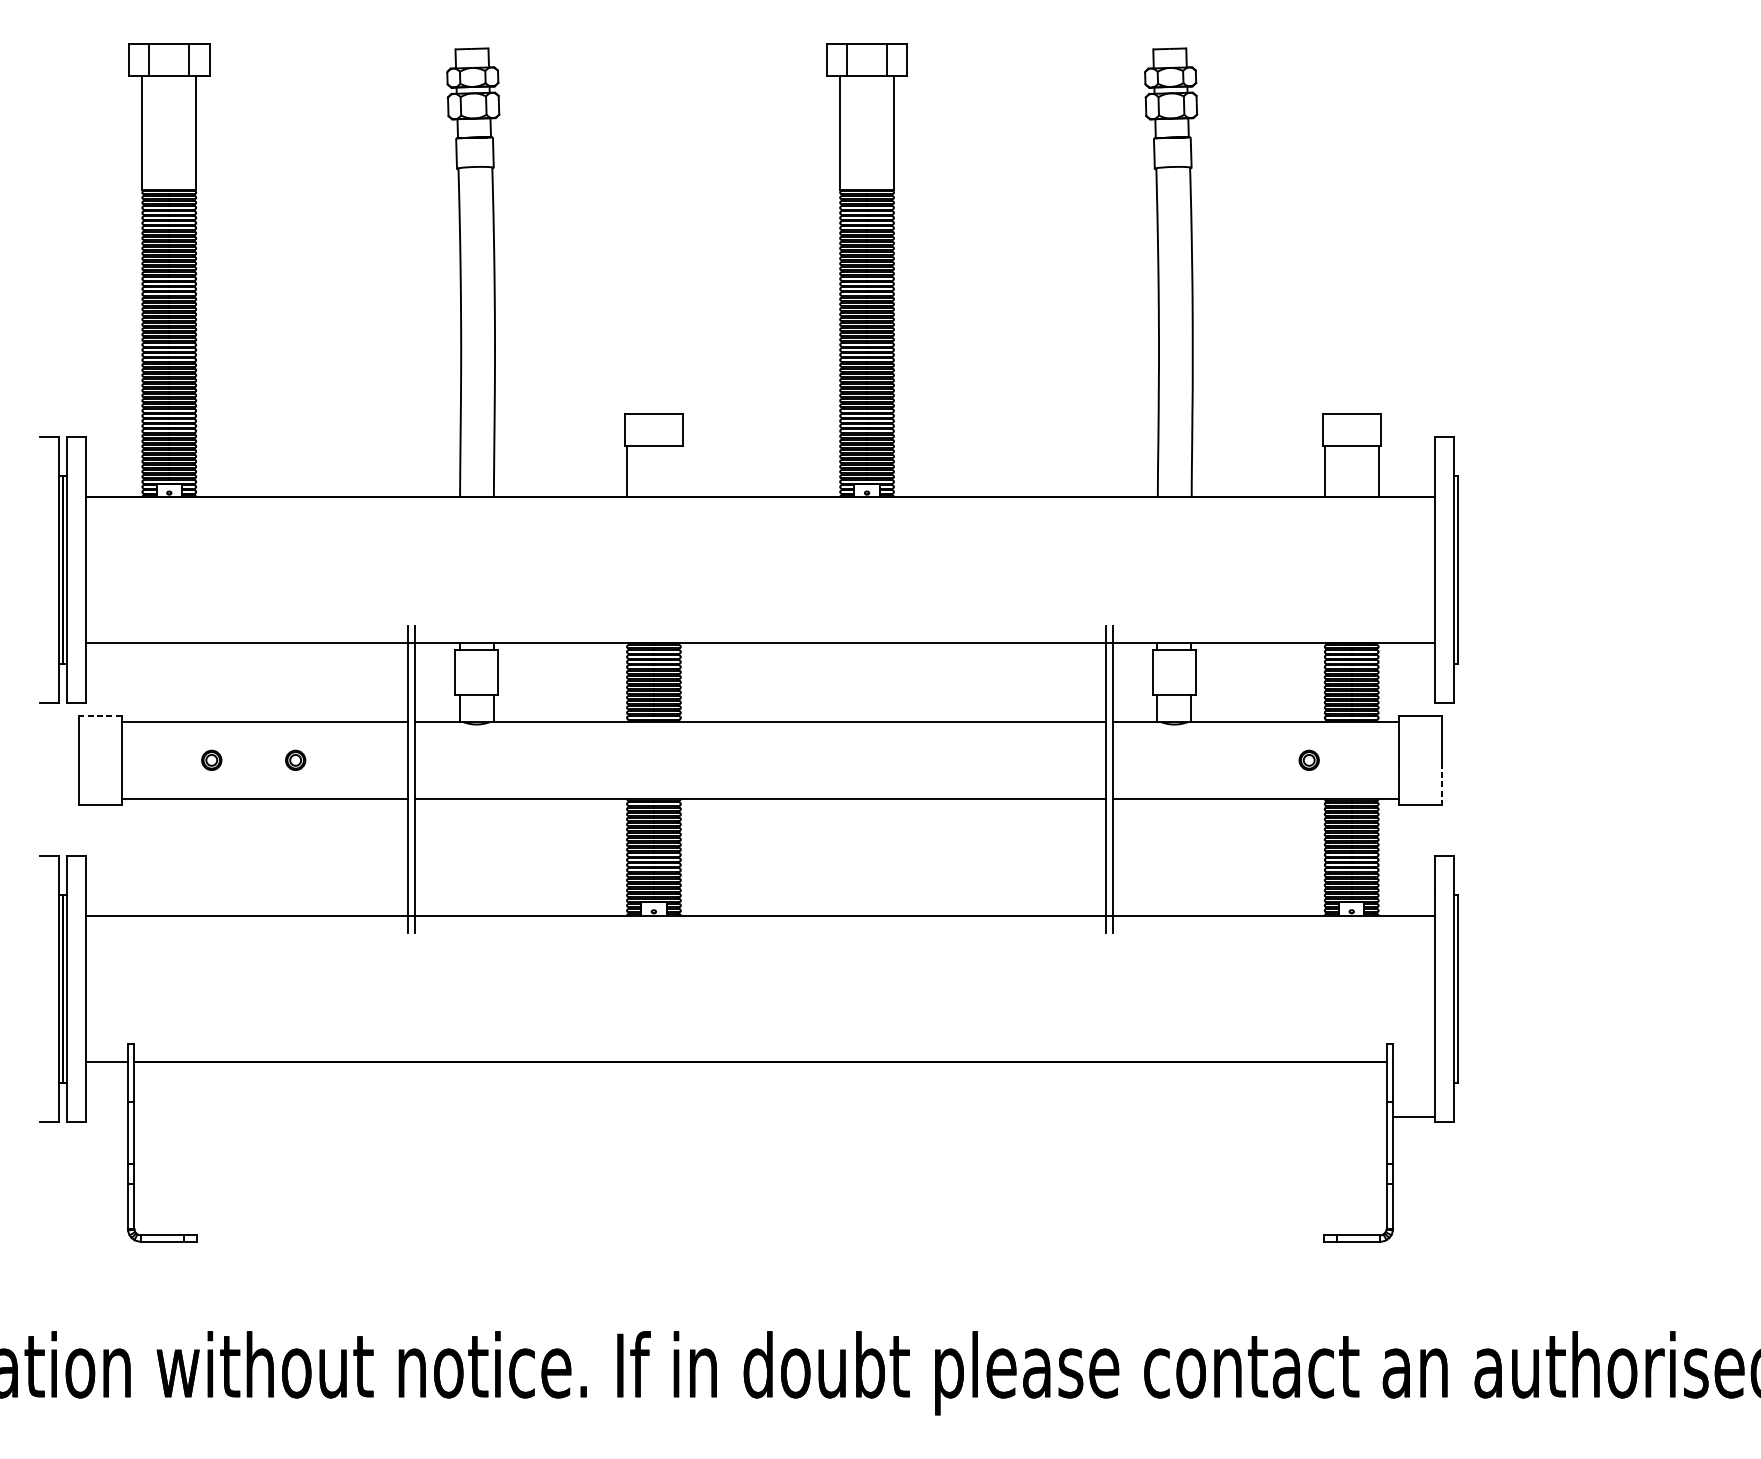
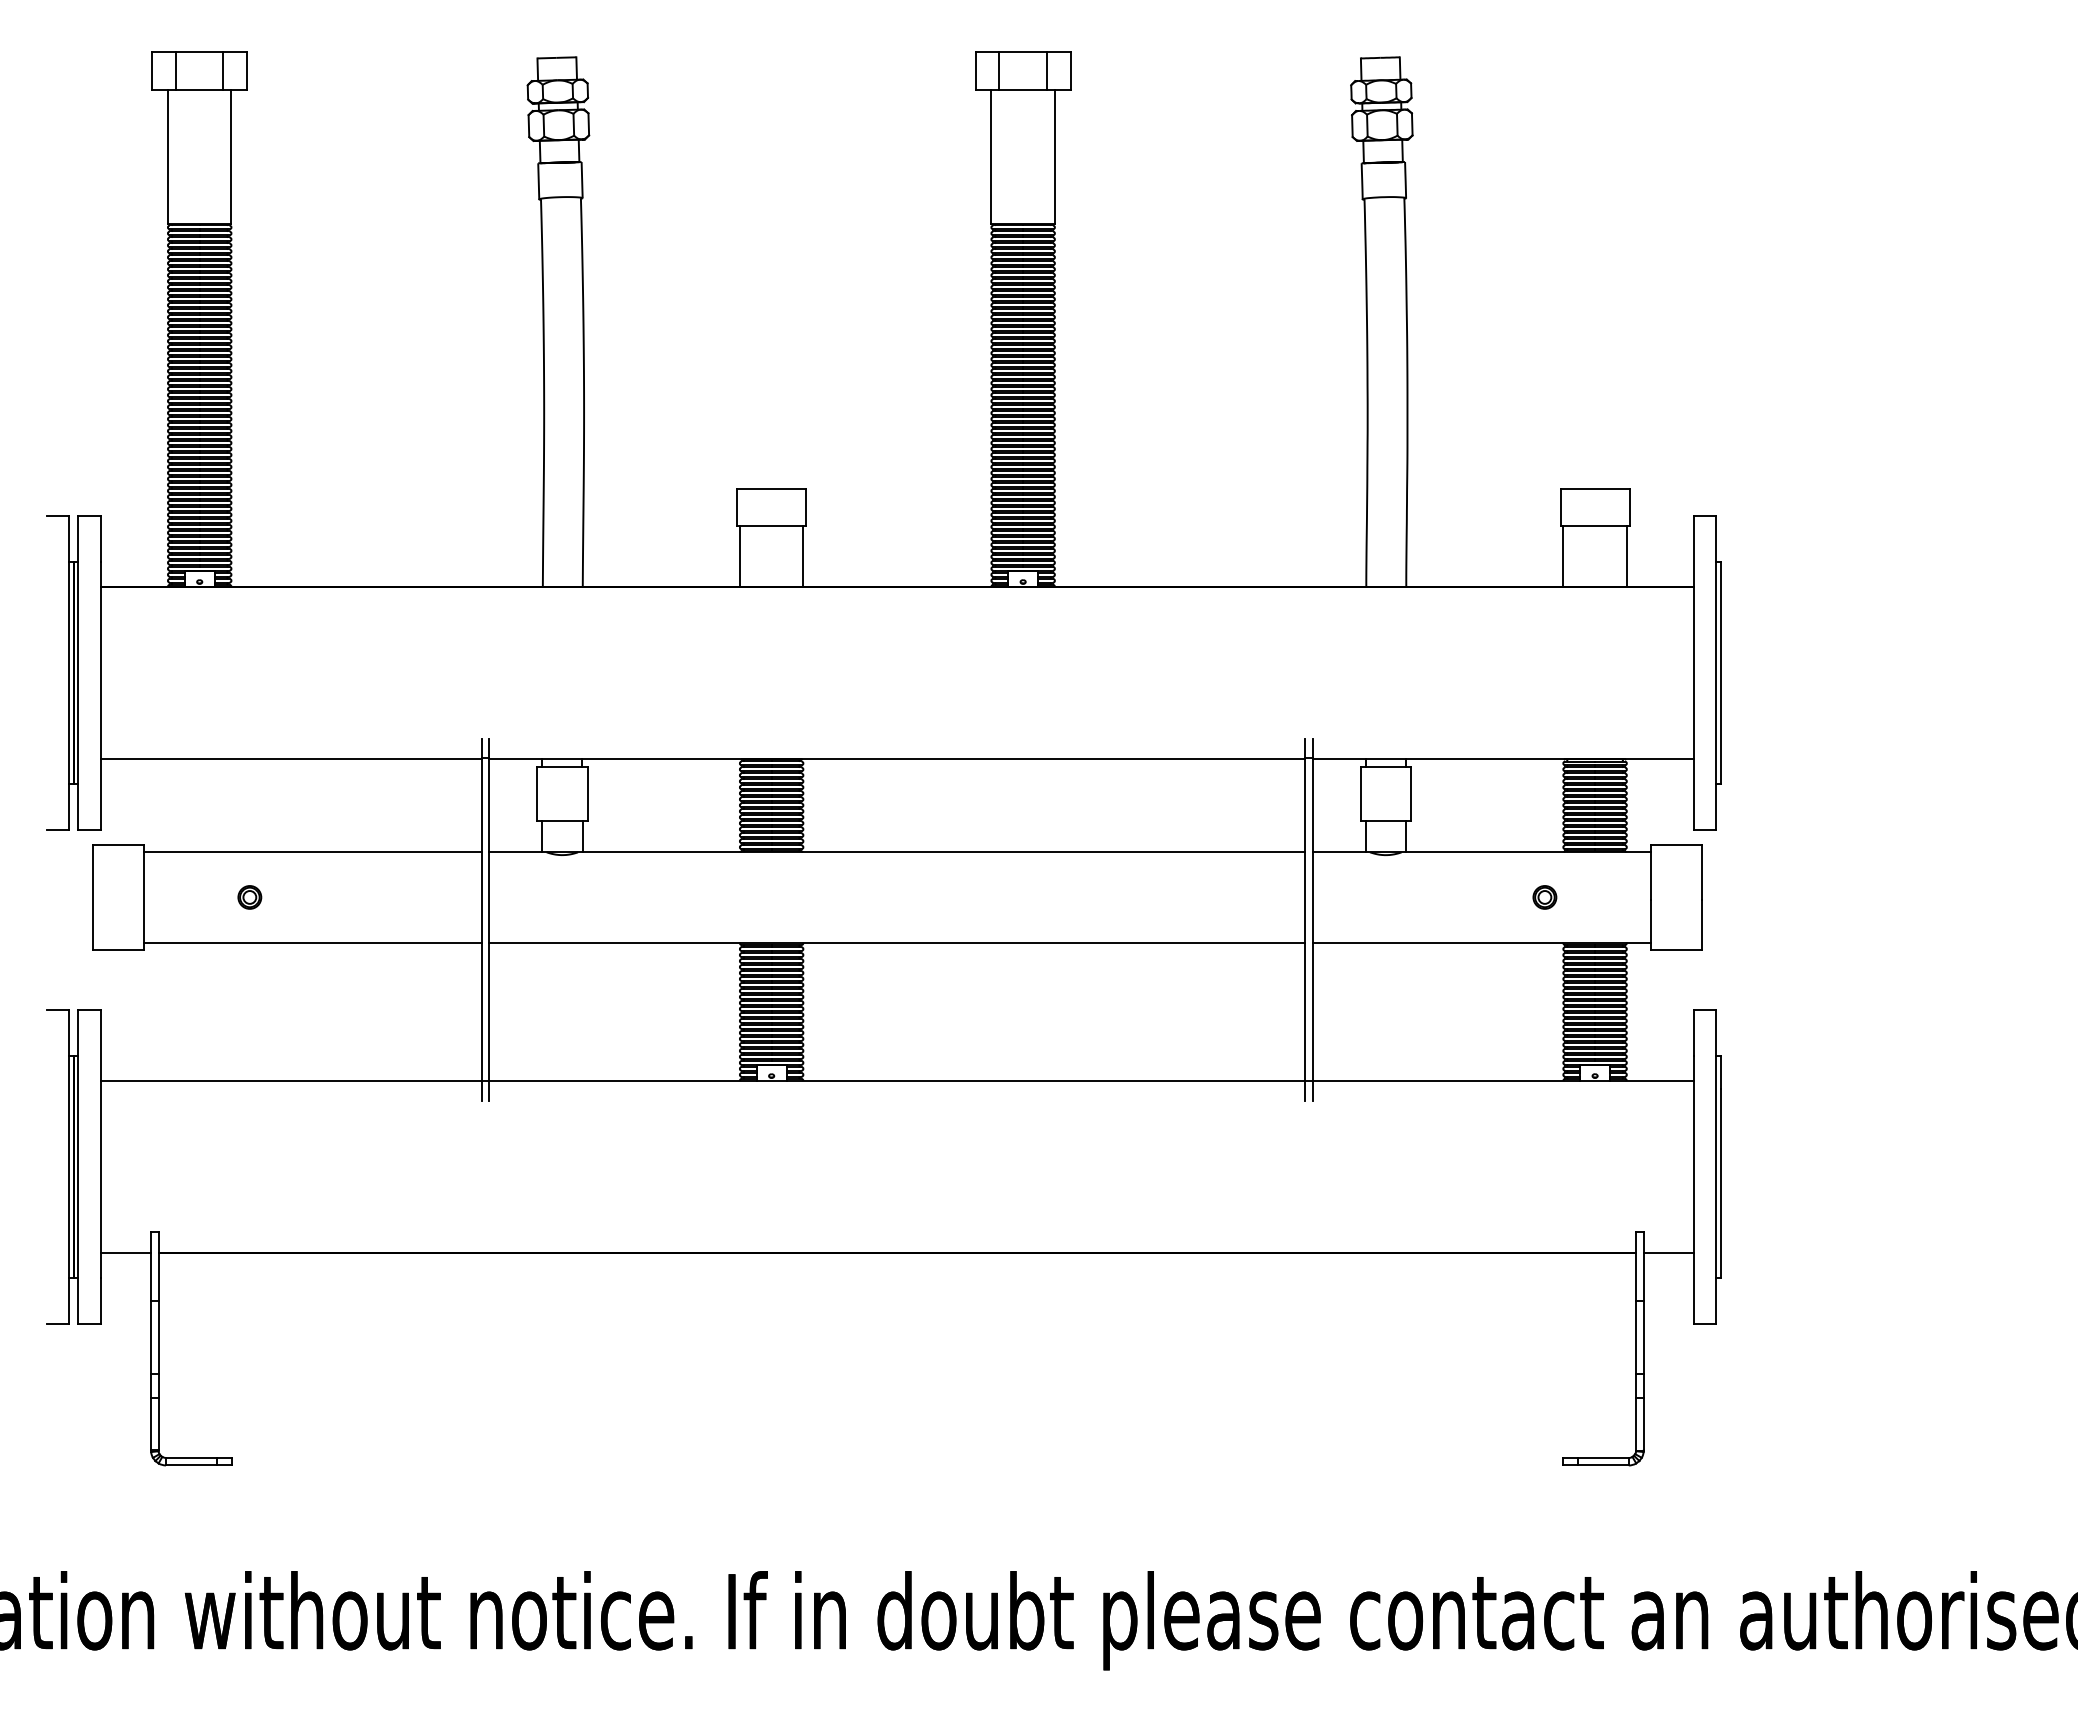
line: (680, 471) -> (803, 556), added
line: (99, 715) -> (117, 844), dashed -> solid
part: (295, 760) -> (348, 897), removed
line: (1442, 784) -> (1702, 925), dashed -> solid
line: (1413, 1116) -> (1668, 1252), moved

